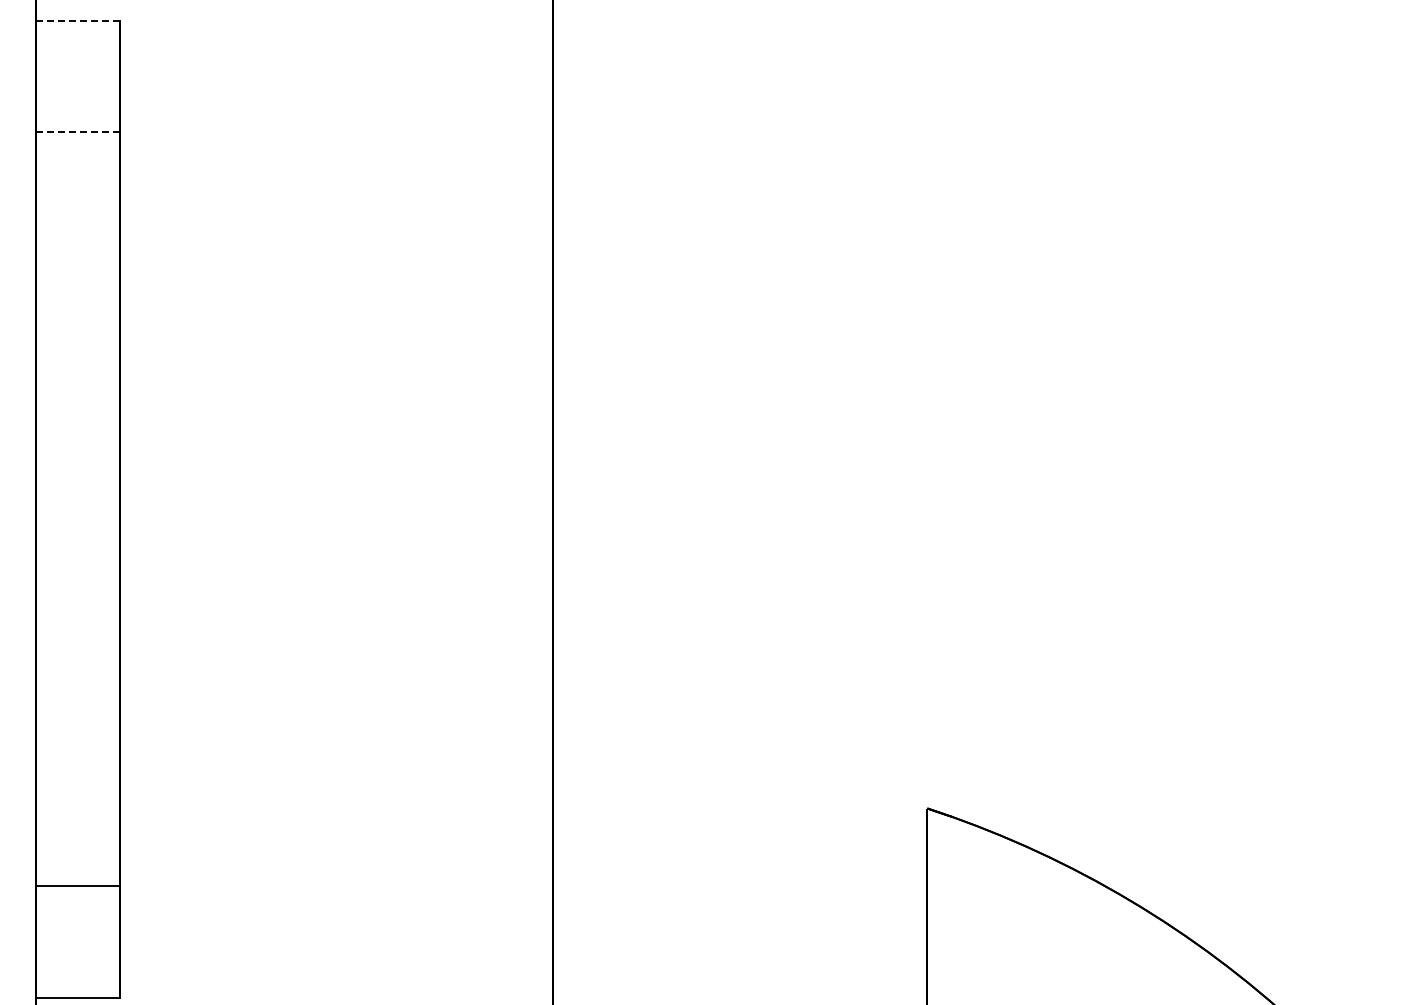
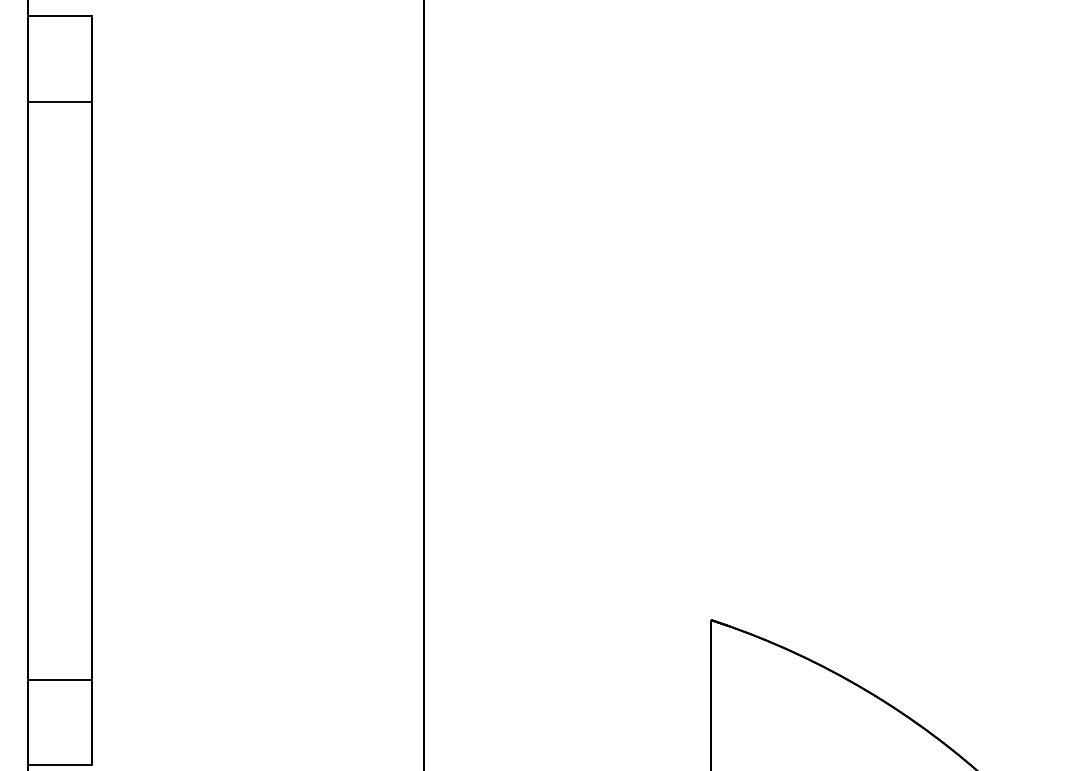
line: (77, 20) -> (59, 15), dashed -> solid
line: (77, 132) -> (59, 101), dashed -> solid

